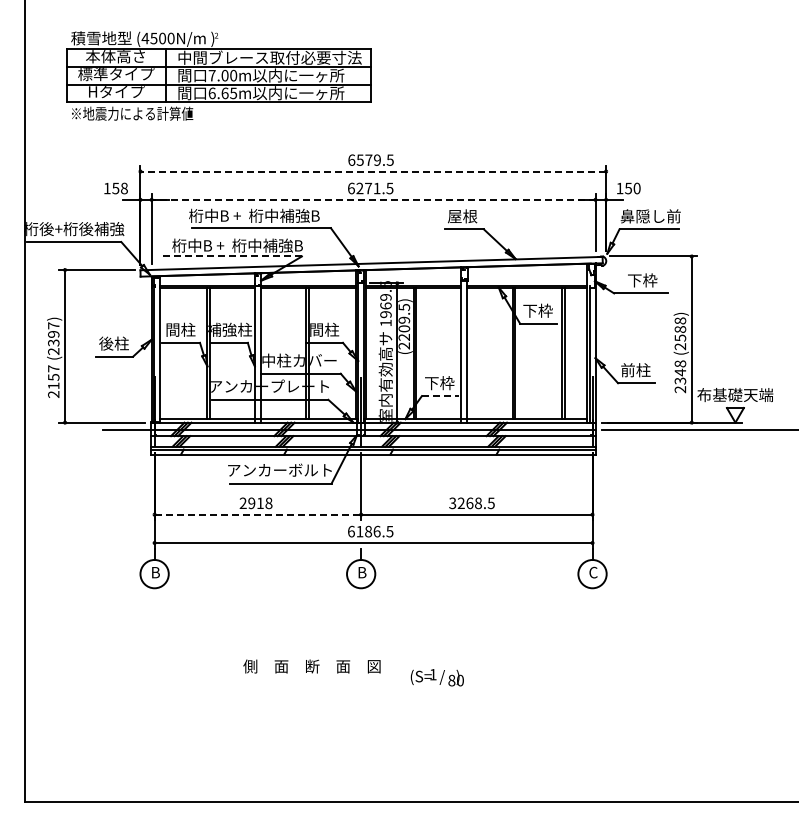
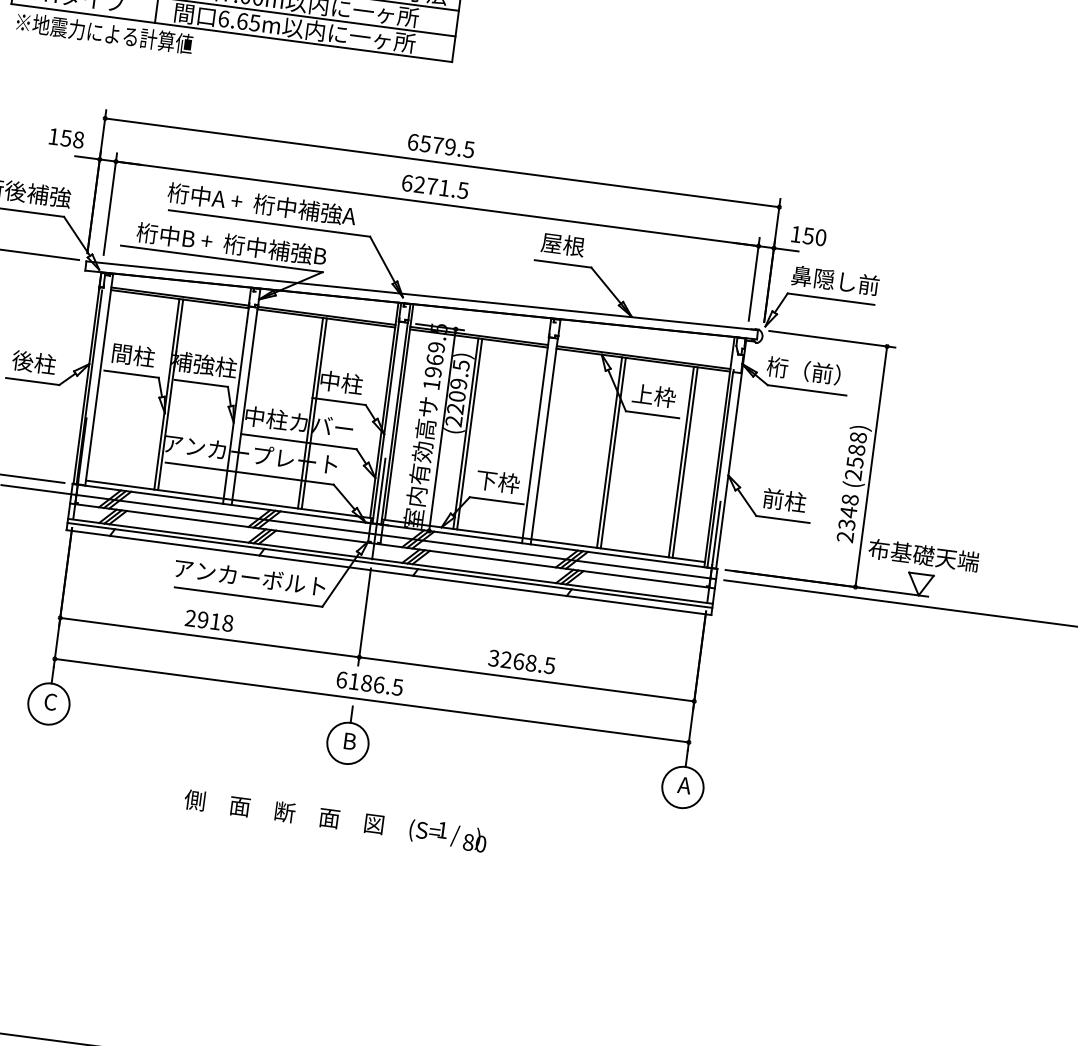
line: (373, 171) -> (442, 162), dashed -> solid
line: (373, 199) -> (437, 203), dashed -> solid
text: (254, 215) -> (261, 203), 桁中B +  桁中補強B -> 桁中A +  桁中補強A
line: (232, 256) -> (222, 258), dashed -> solid
text: (637, 280) -> (804, 370), 下枠 -> 桁（前）
text: (530, 310) -> (643, 393), 下枠 -> 上枠
text: (316, 329) -> (329, 380), 間柱 -> 中柱
line: (440, 396) -> (496, 501), dashed -> solid
line: (258, 514) -> (210, 637), dashed -> solid
text: (155, 572) -> (50, 701), B -> C
text: (593, 572) -> (684, 785), C -> A
text: (311, 666) -> (283, 812), moved
text: (436, 677) -> (446, 834), moved

